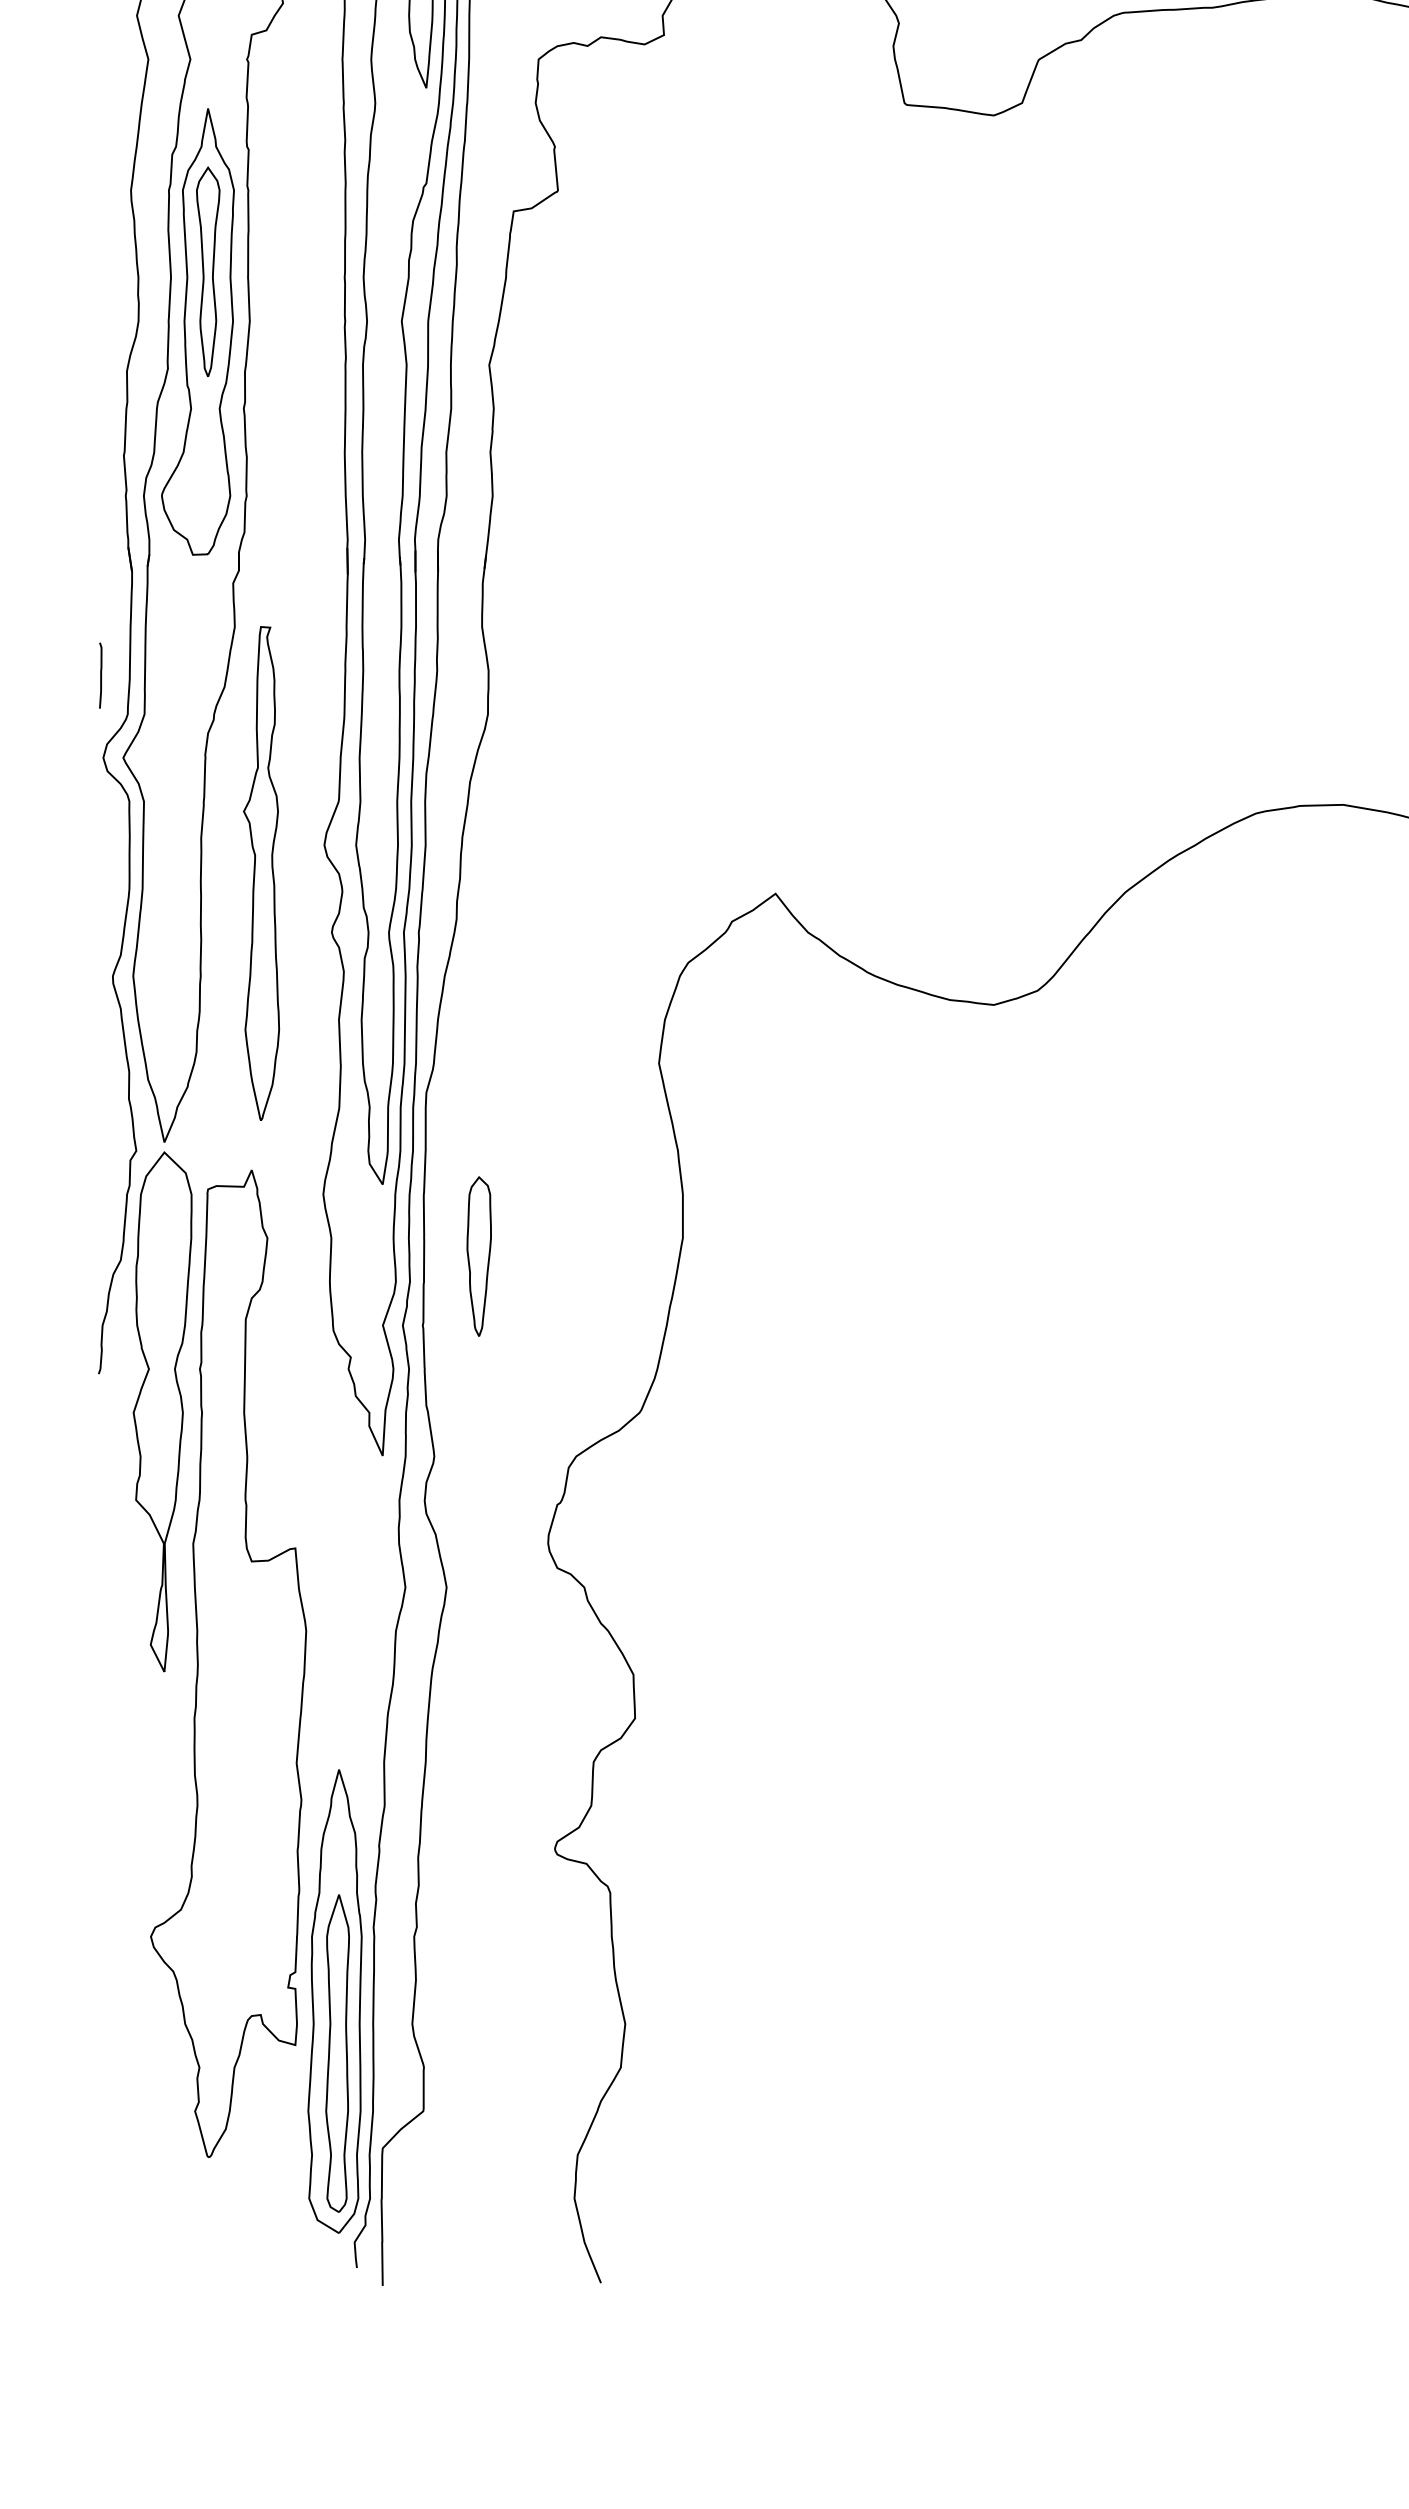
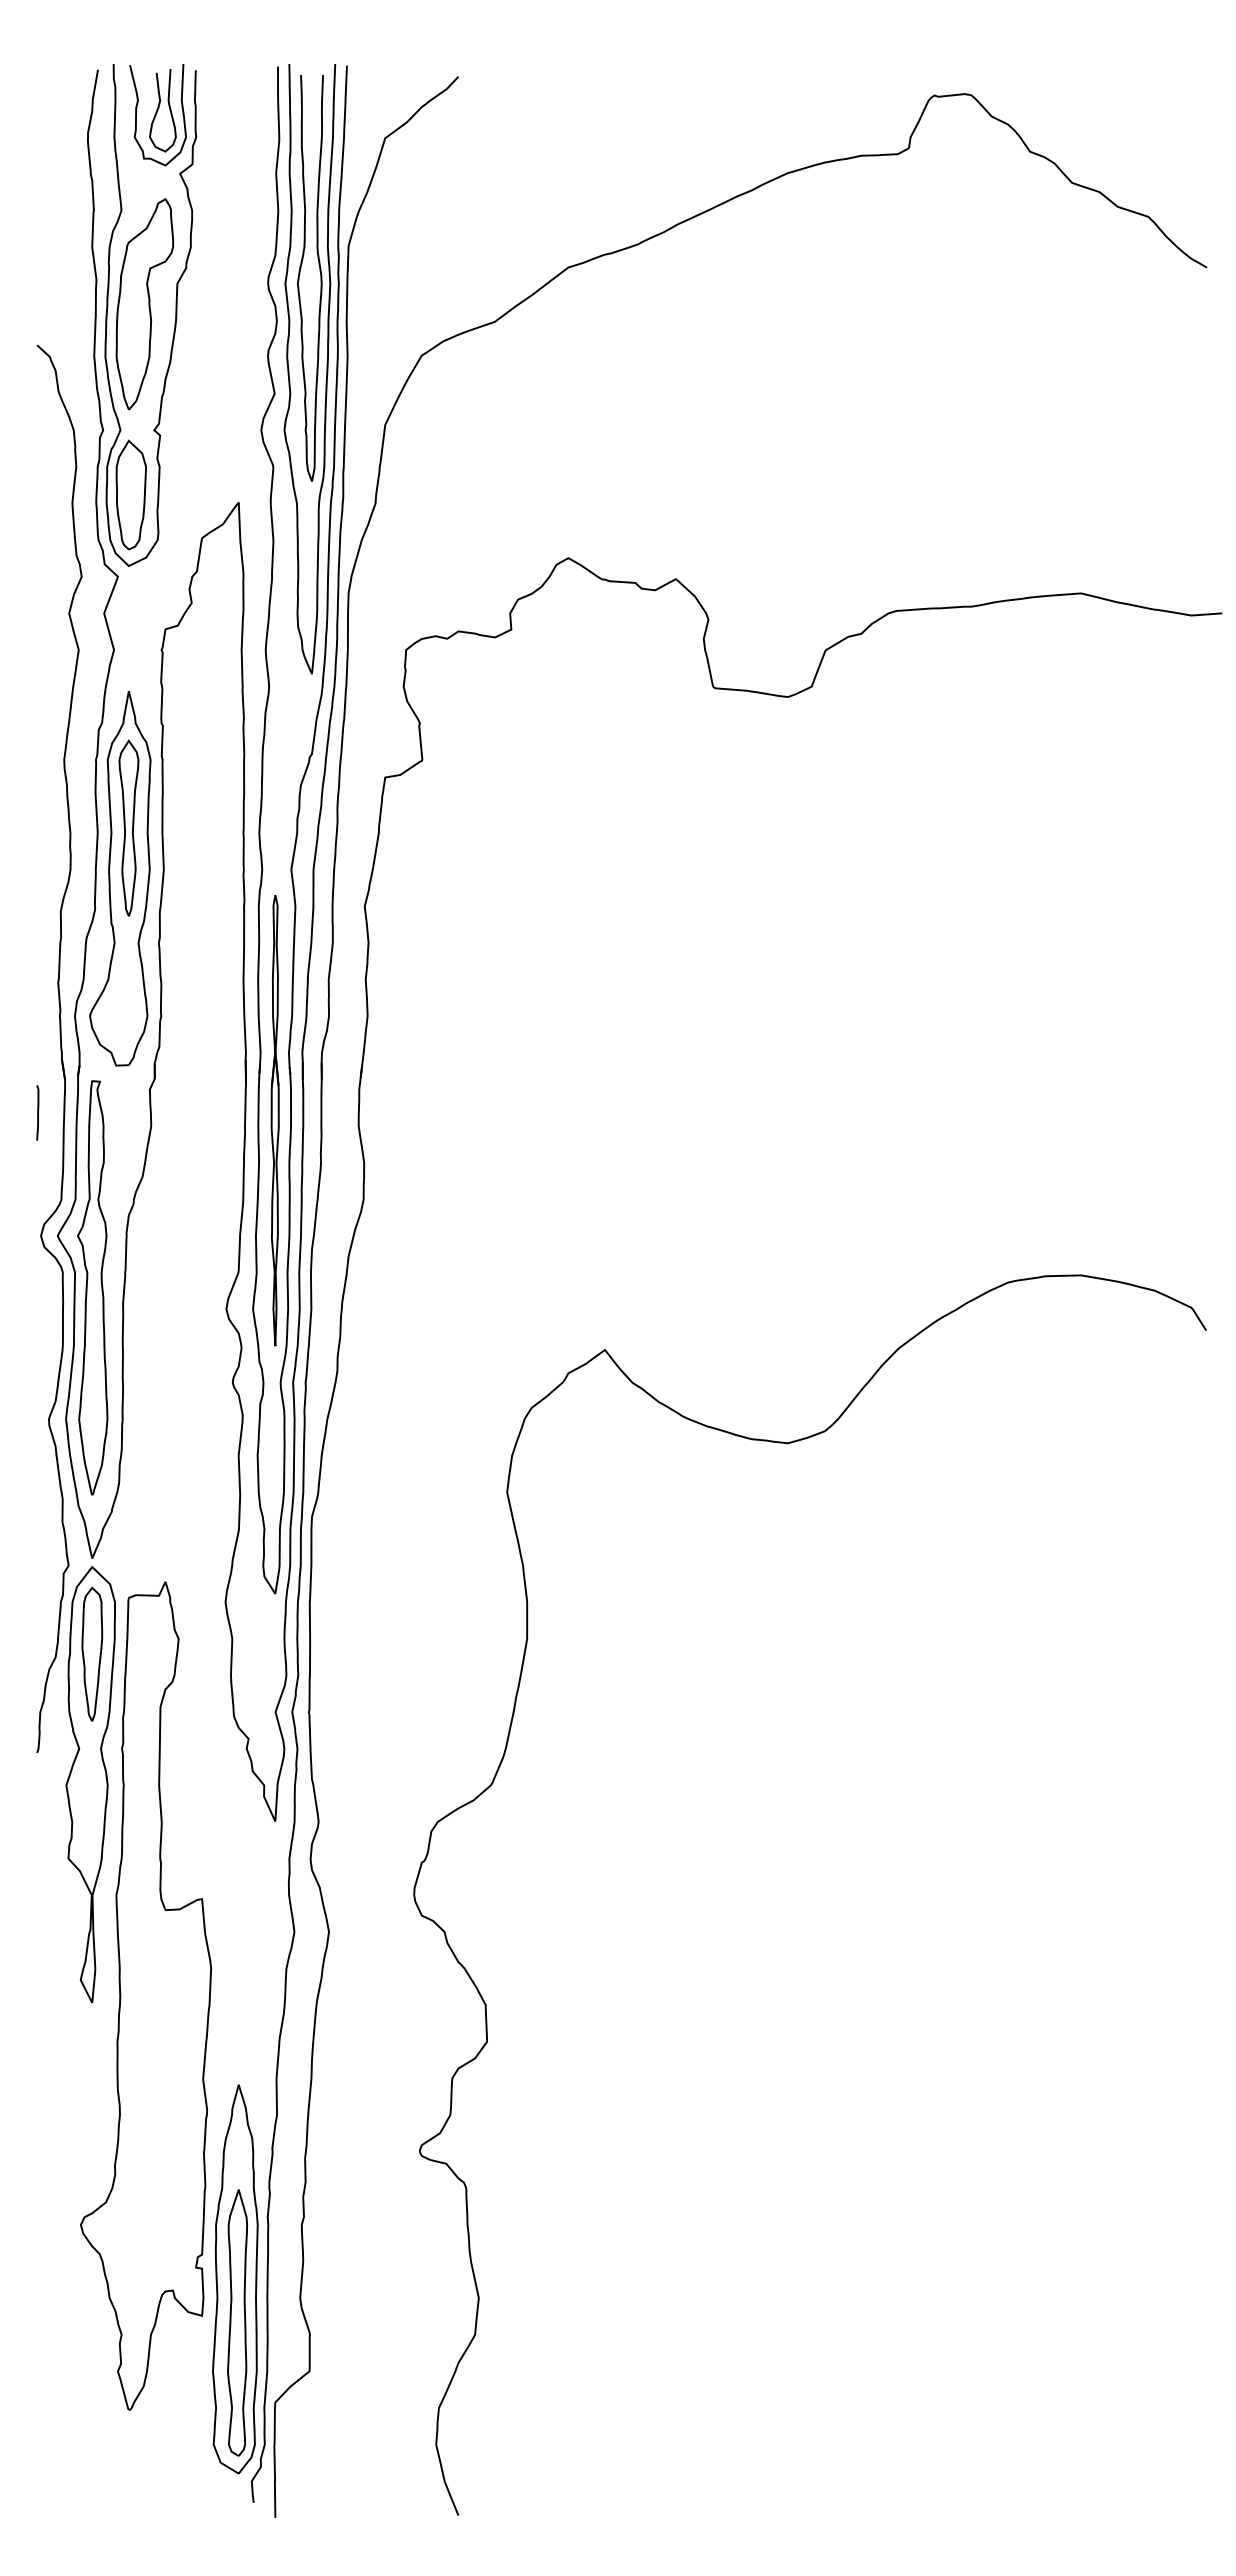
part: (381, 620) -> (274, 1120), added
curve: (100, 675) -> (37, 1112), moved
part: (261, 872) -> (92, 1287), moved
part: (479, 1255) -> (92, 1653), moved

